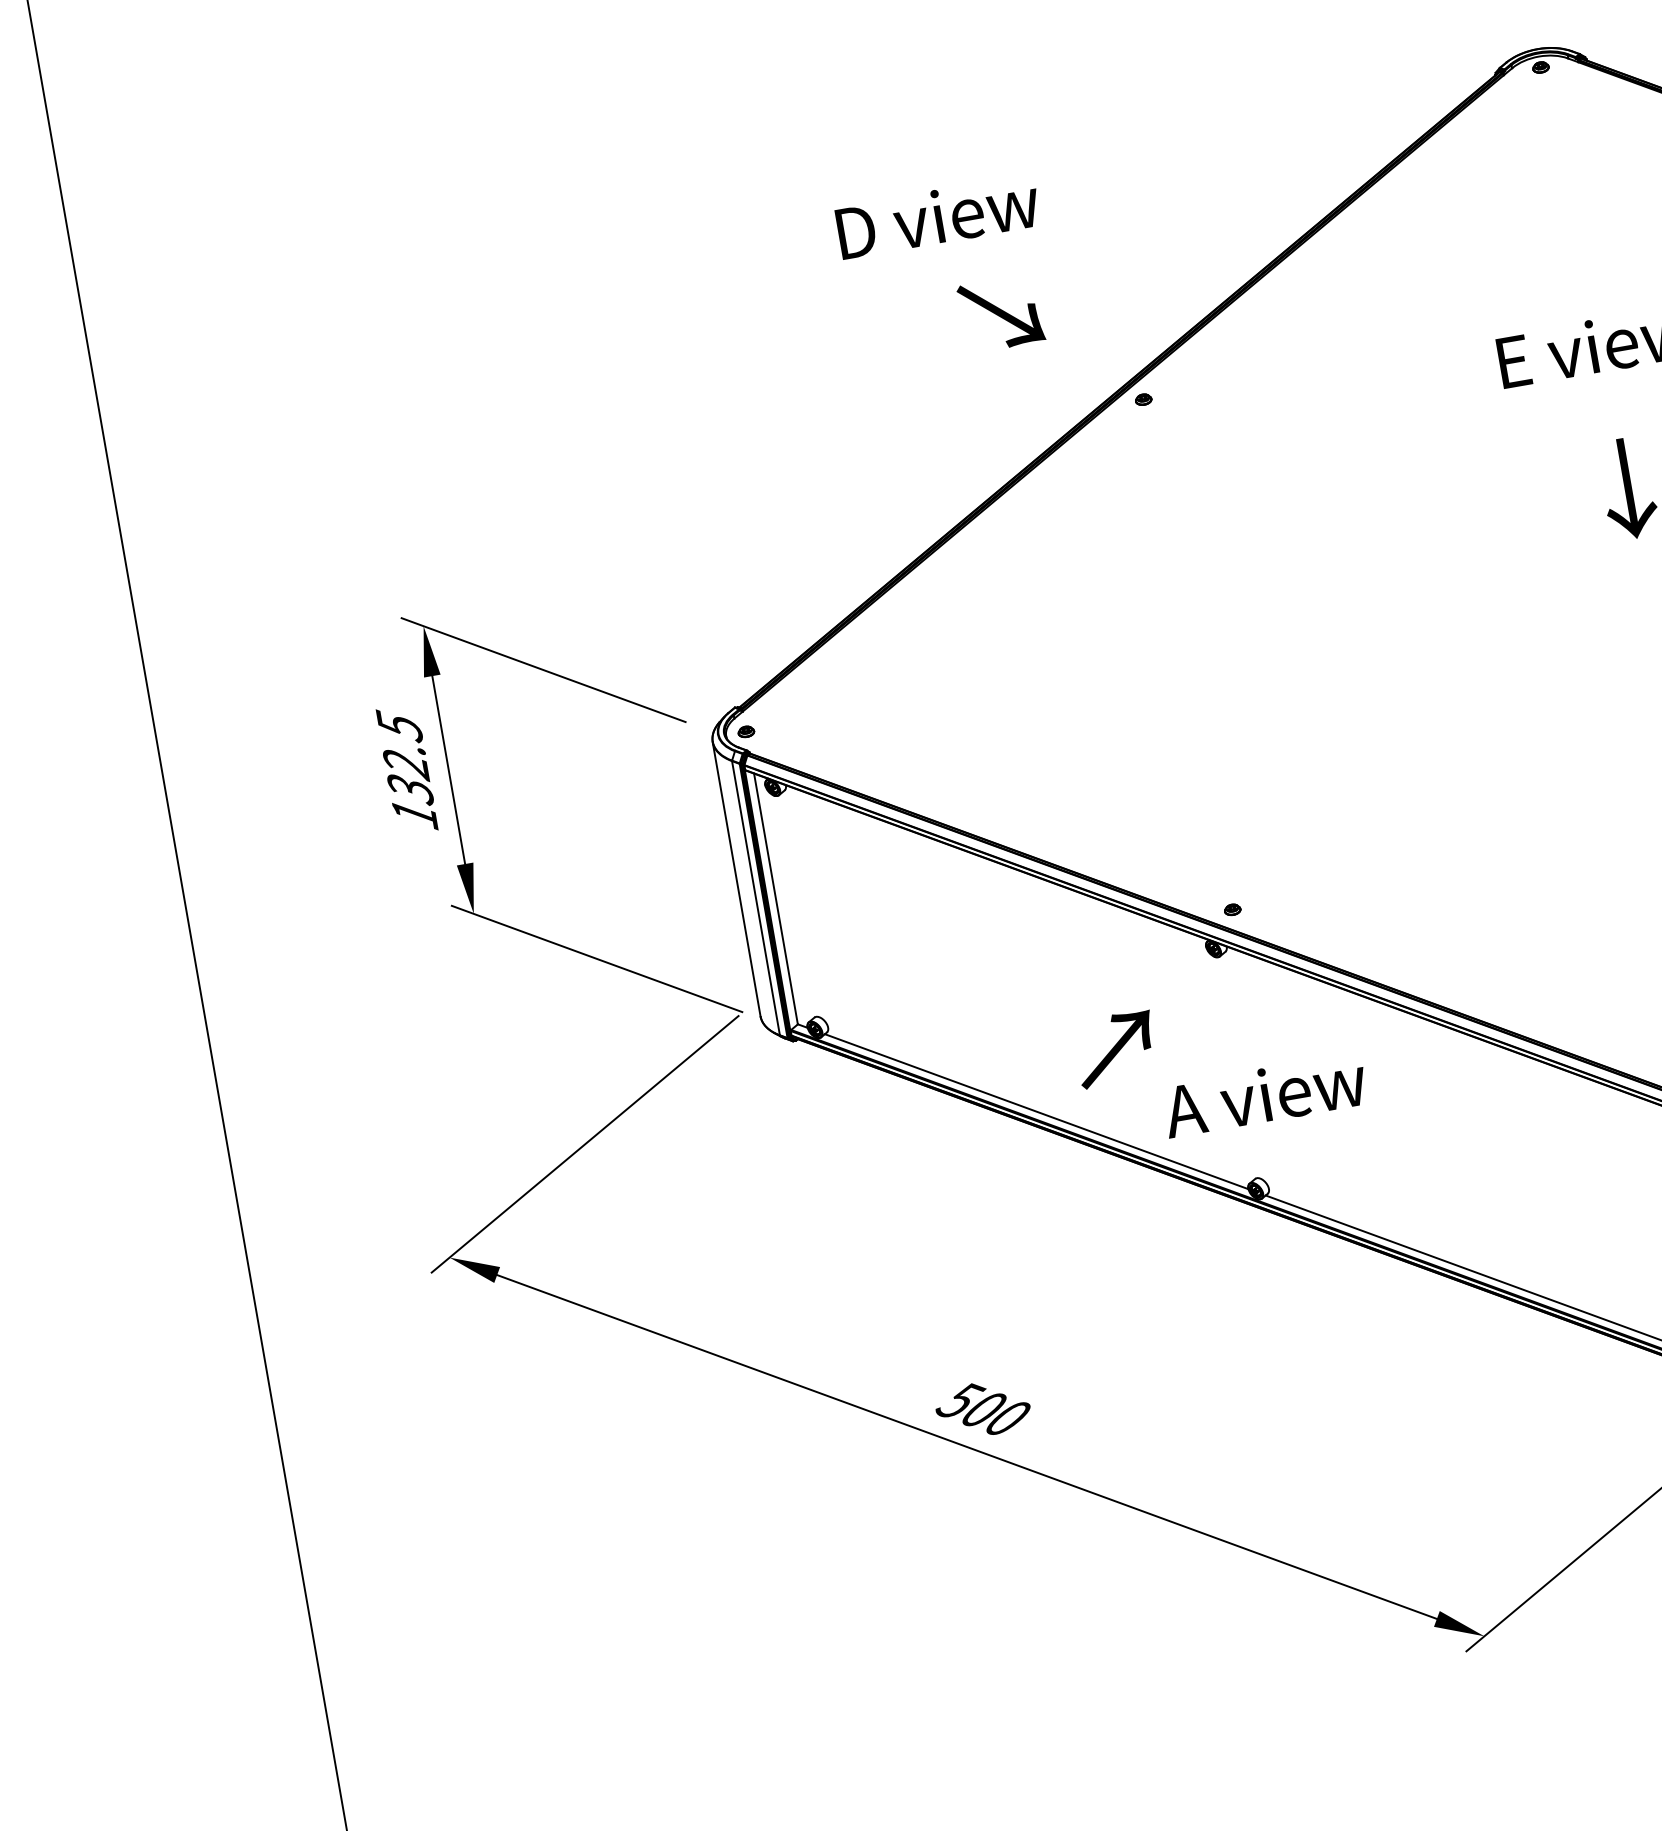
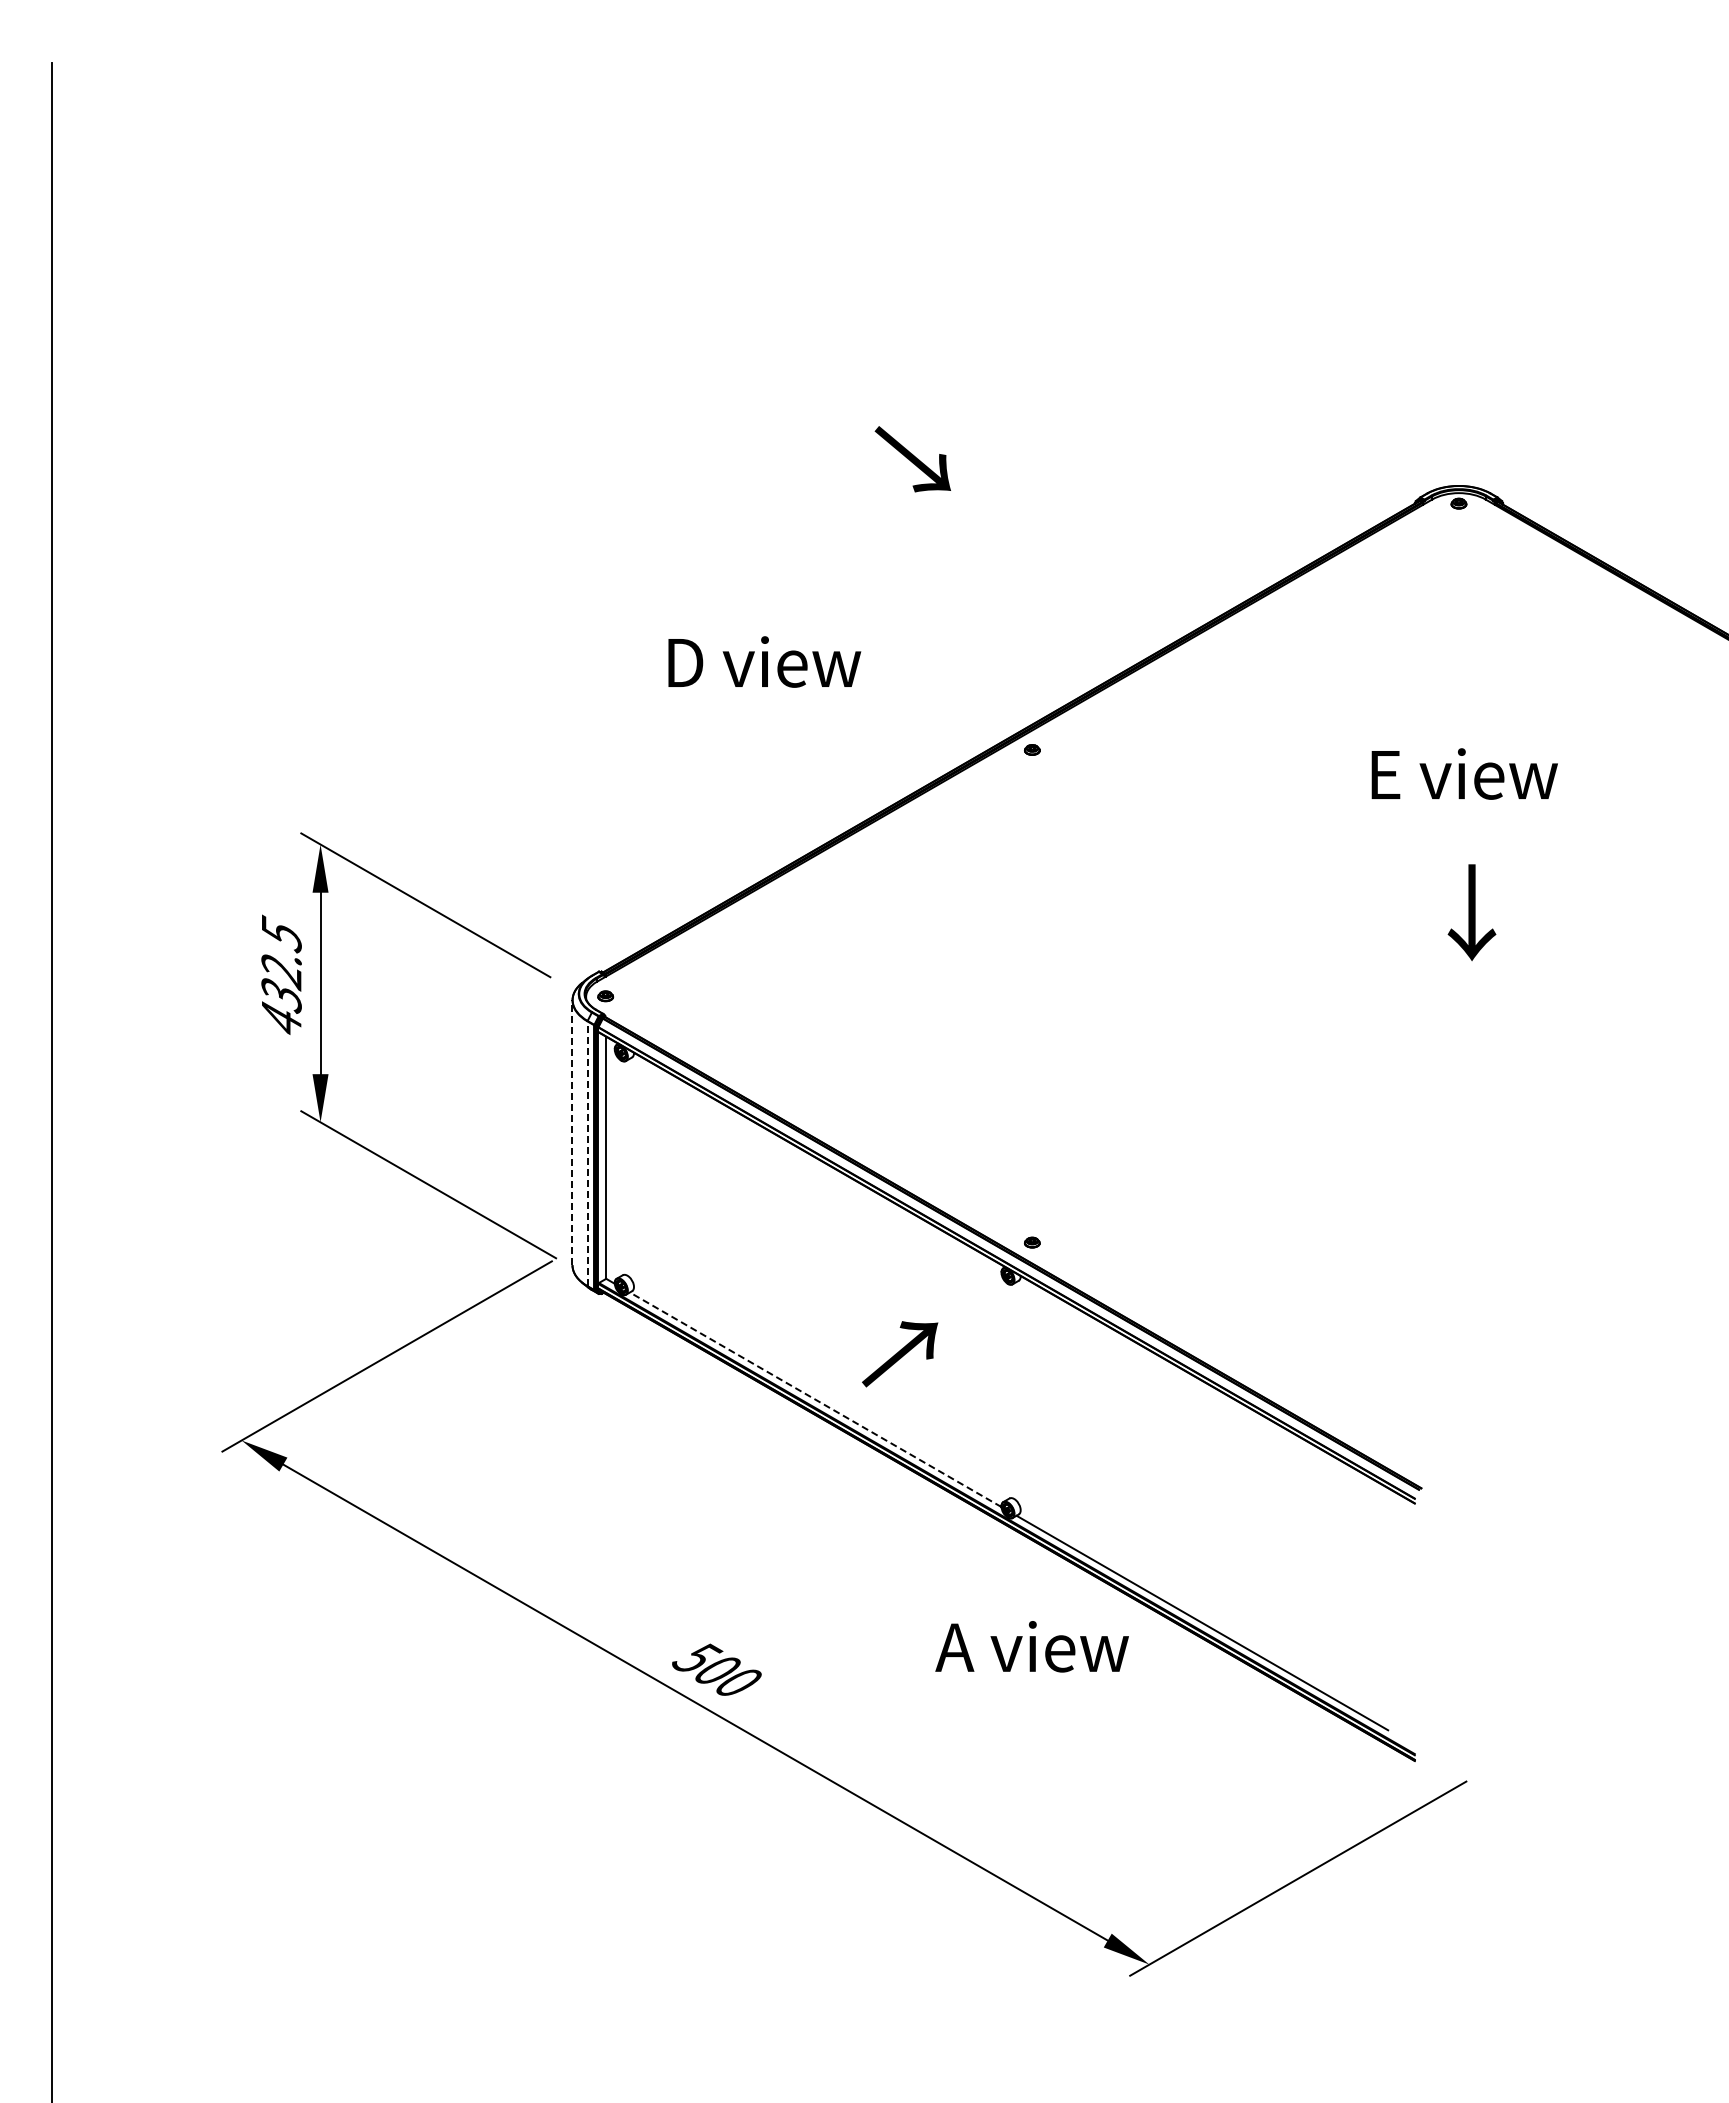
text: (937, 216) -> (764, 661), moved
text: (1000, 314) -> (912, 459), moved
text: (414, 814) -> (281, 1019), 132.5 -> 432.5
line: (736, 878) -> (572, 1132), solid -> dashed
line: (755, 897) -> (587, 1153), solid -> dashed
text: (1264, 1095) -> (1031, 1646), moved
line: (1036, 1111) -> (815, 1399), solid -> dashed

